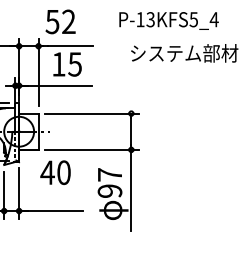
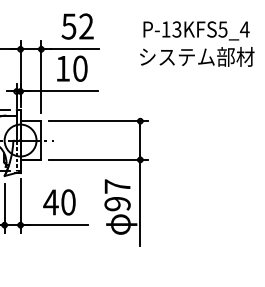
text: (168, 20) -> (195, 30), moved
text: (60, 21) -> (77, 26), moved
text: (74, 64) -> (79, 68), 15 -> 10
text: (55, 172) -> (59, 202), moved

